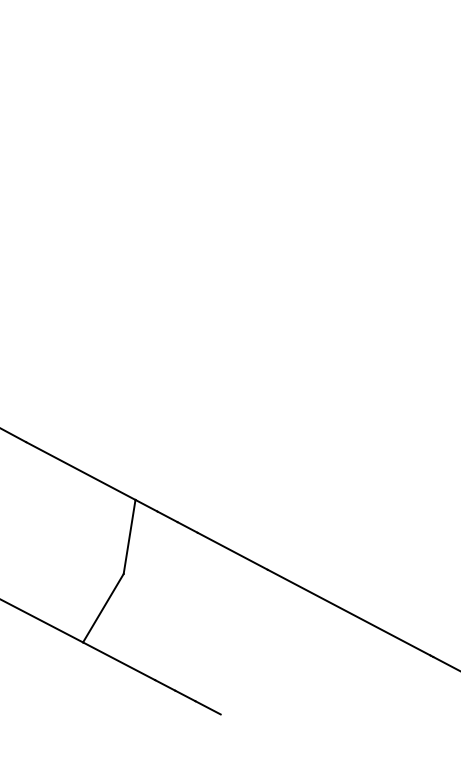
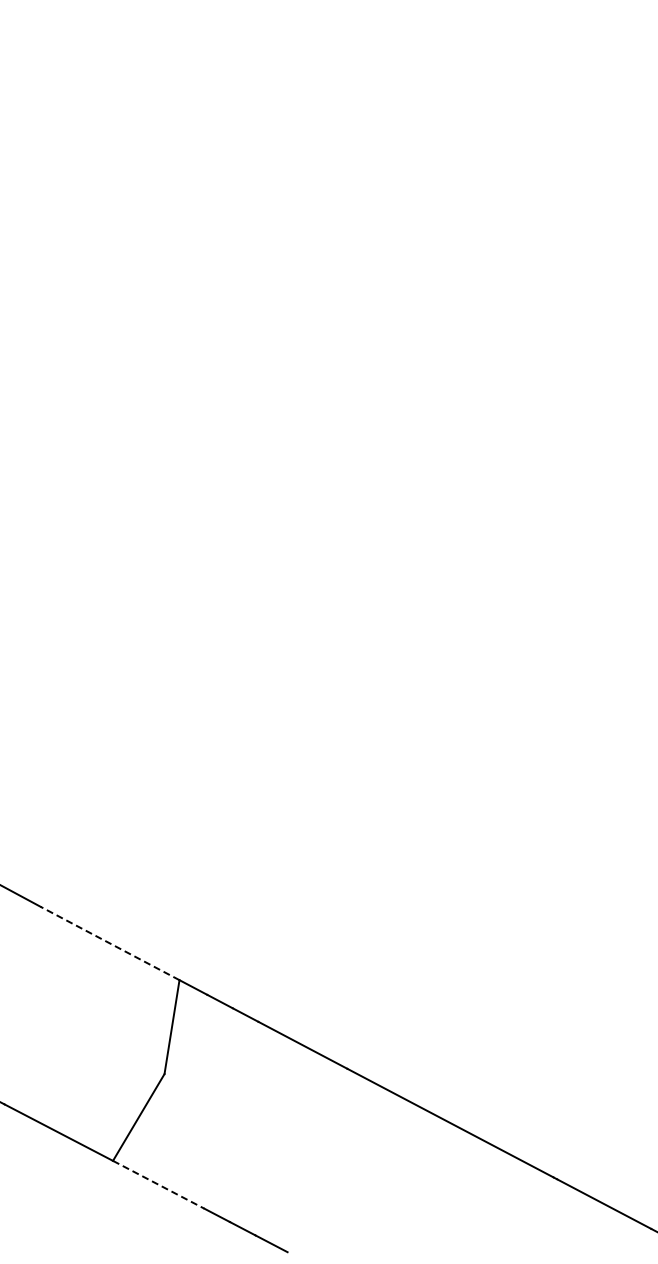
line: (80, 471) -> (109, 943), solid -> dashed
line: (118, 661) -> (158, 1184), solid -> dashed

